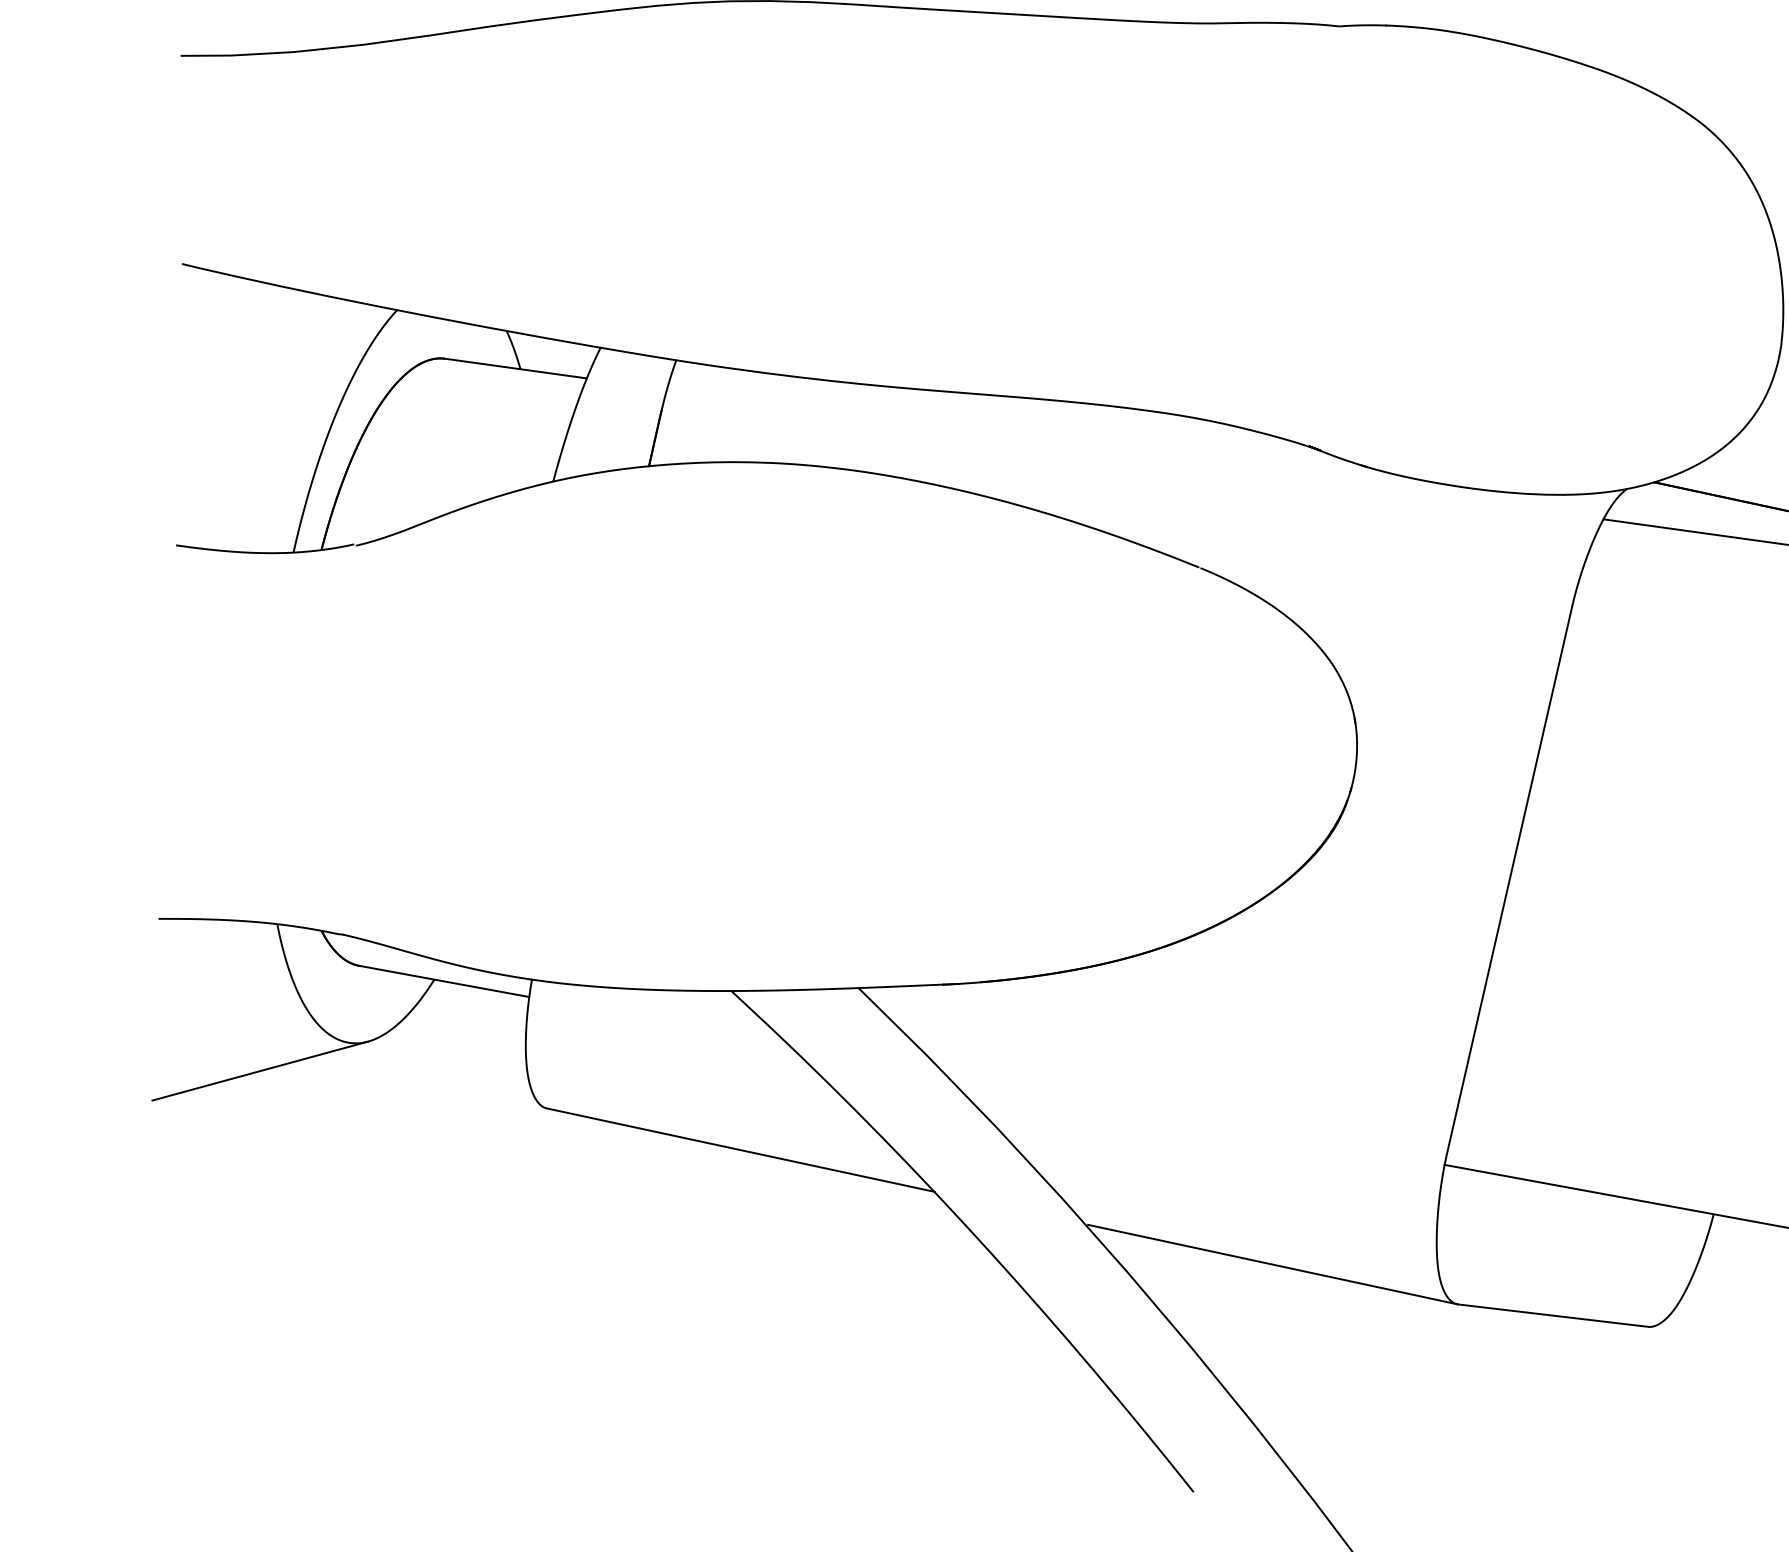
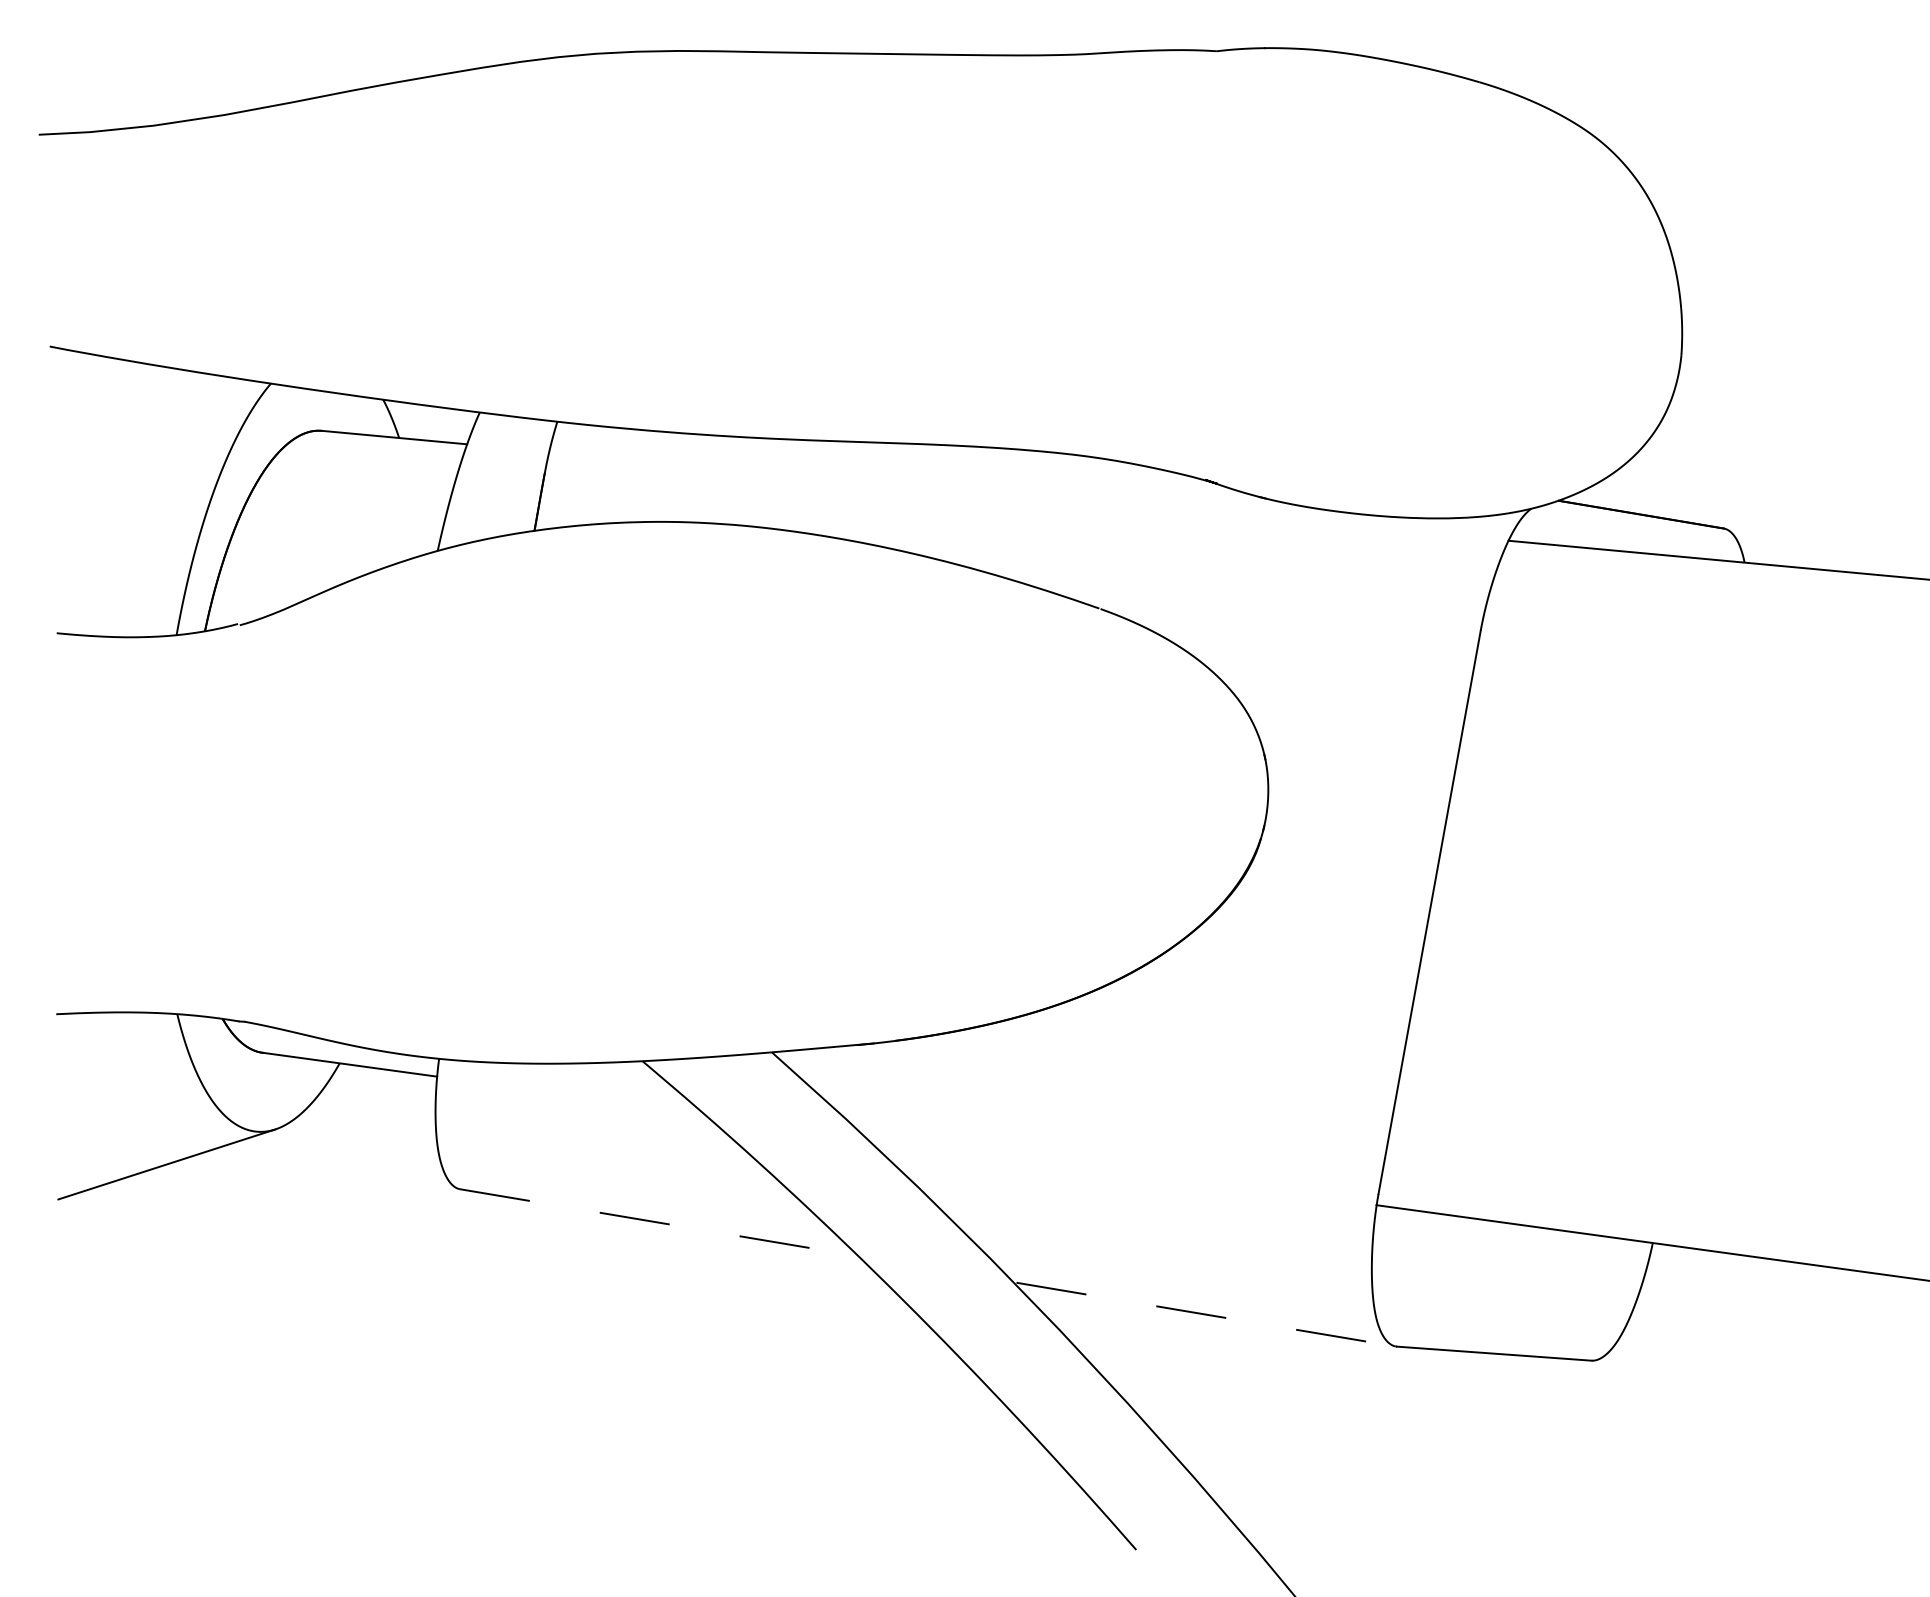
line: (740, 1149) -> (659, 1222), solid -> dashed
line: (1272, 1264) -> (1206, 1314), solid -> dashed

